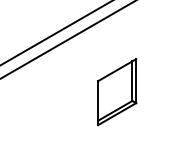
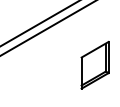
part: (117, 92) -> (95, 65), moved

